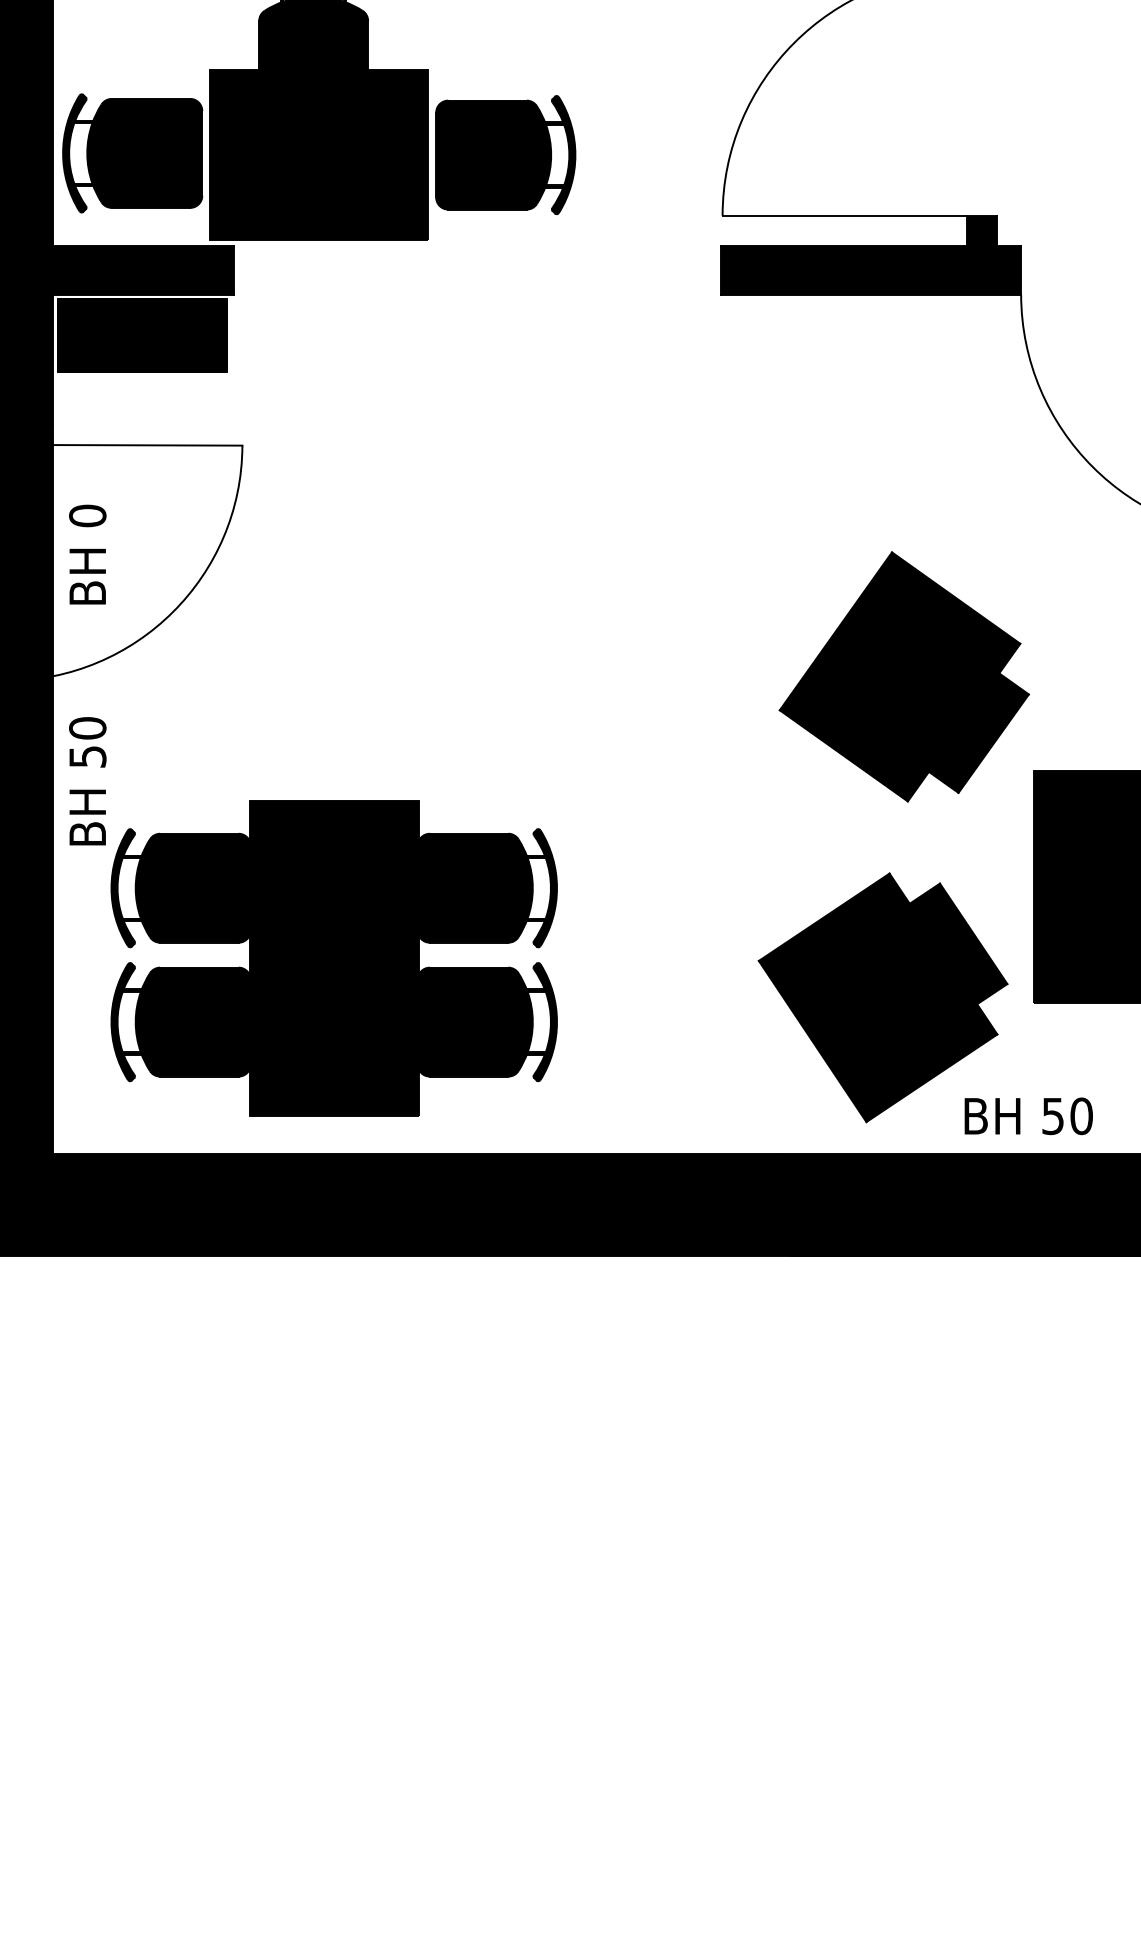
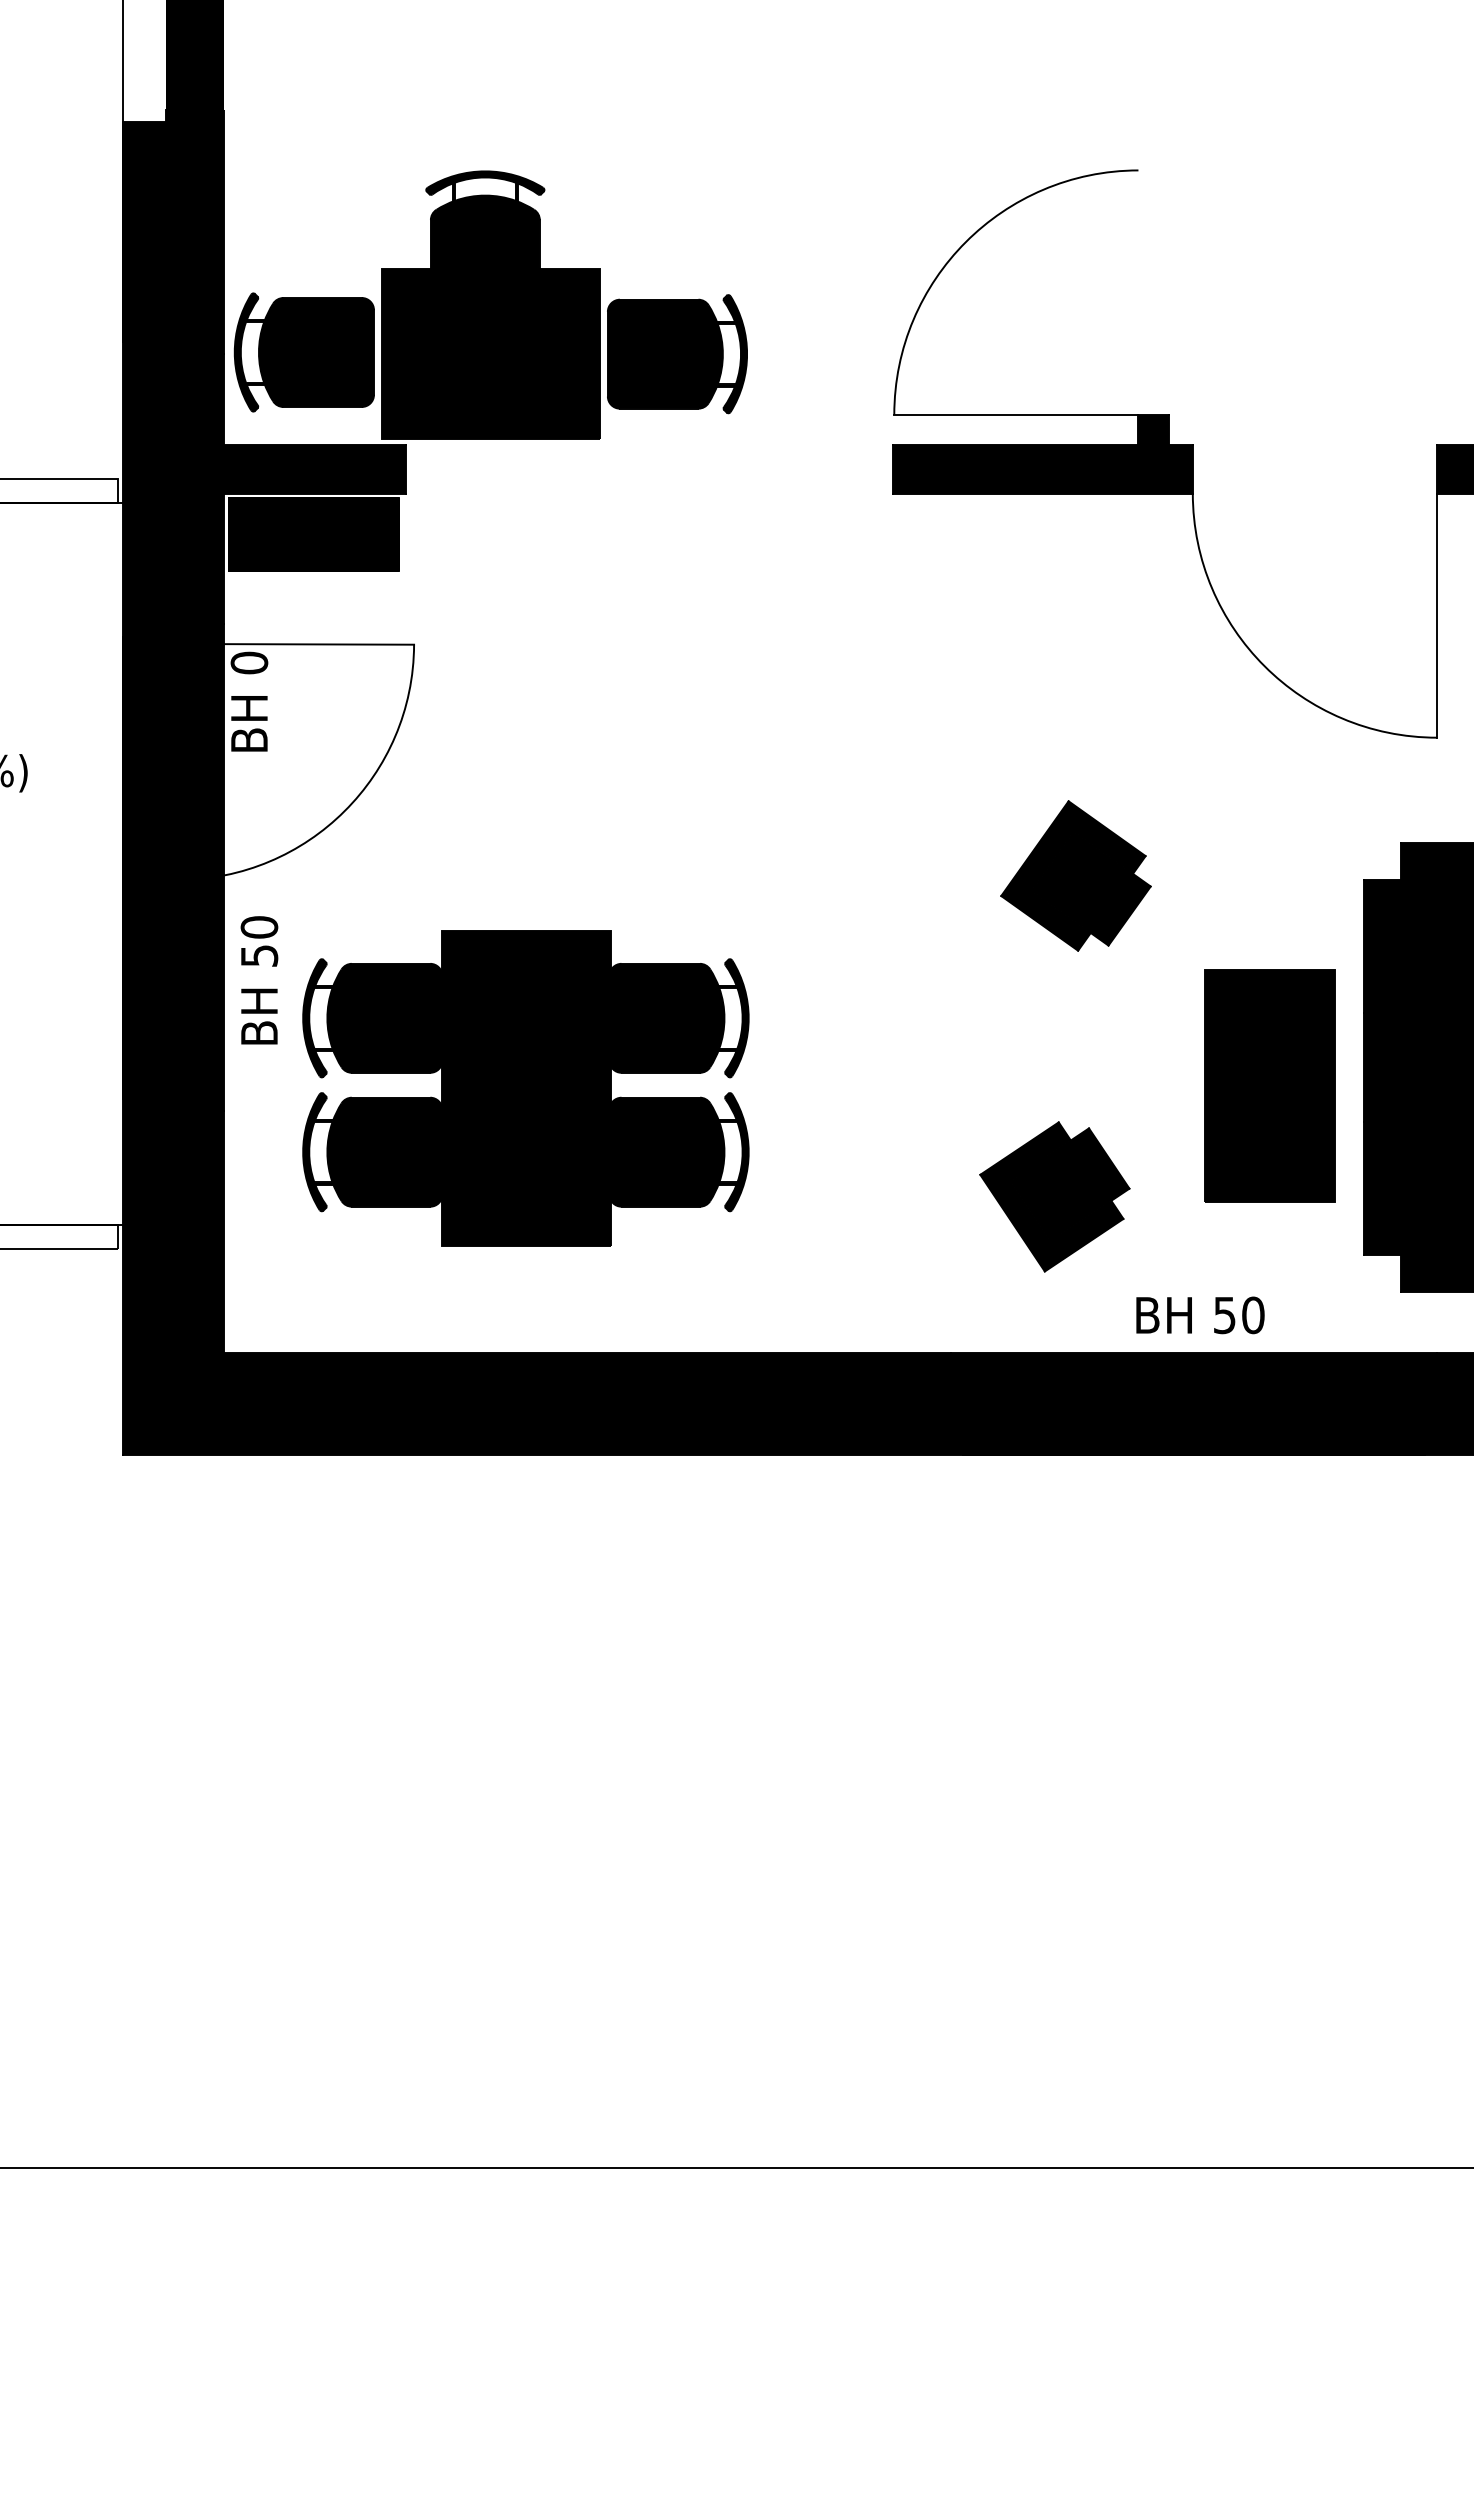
text: (87, 554) -> (249, 701), moved
part: (903, 676) -> (1075, 875), size x0.6
part: (333, 958) -> (525, 1088), moved
part: (882, 997) -> (1054, 1196), size x0.6

